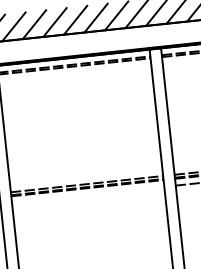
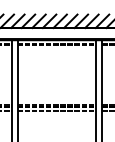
line: (86, 194) -> (56, 110), added

